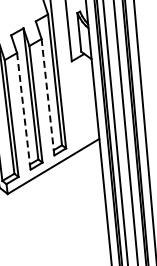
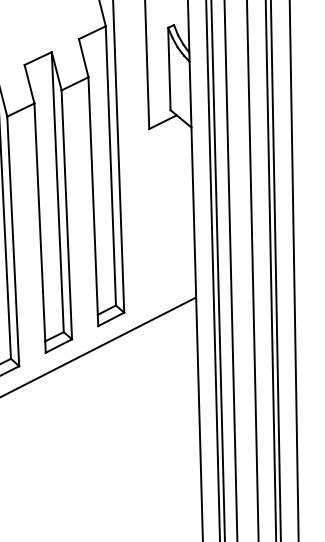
line: (47, 97) -> (92, 202), dashed -> solid
line: (23, 111) -> (39, 228), dashed -> solid

